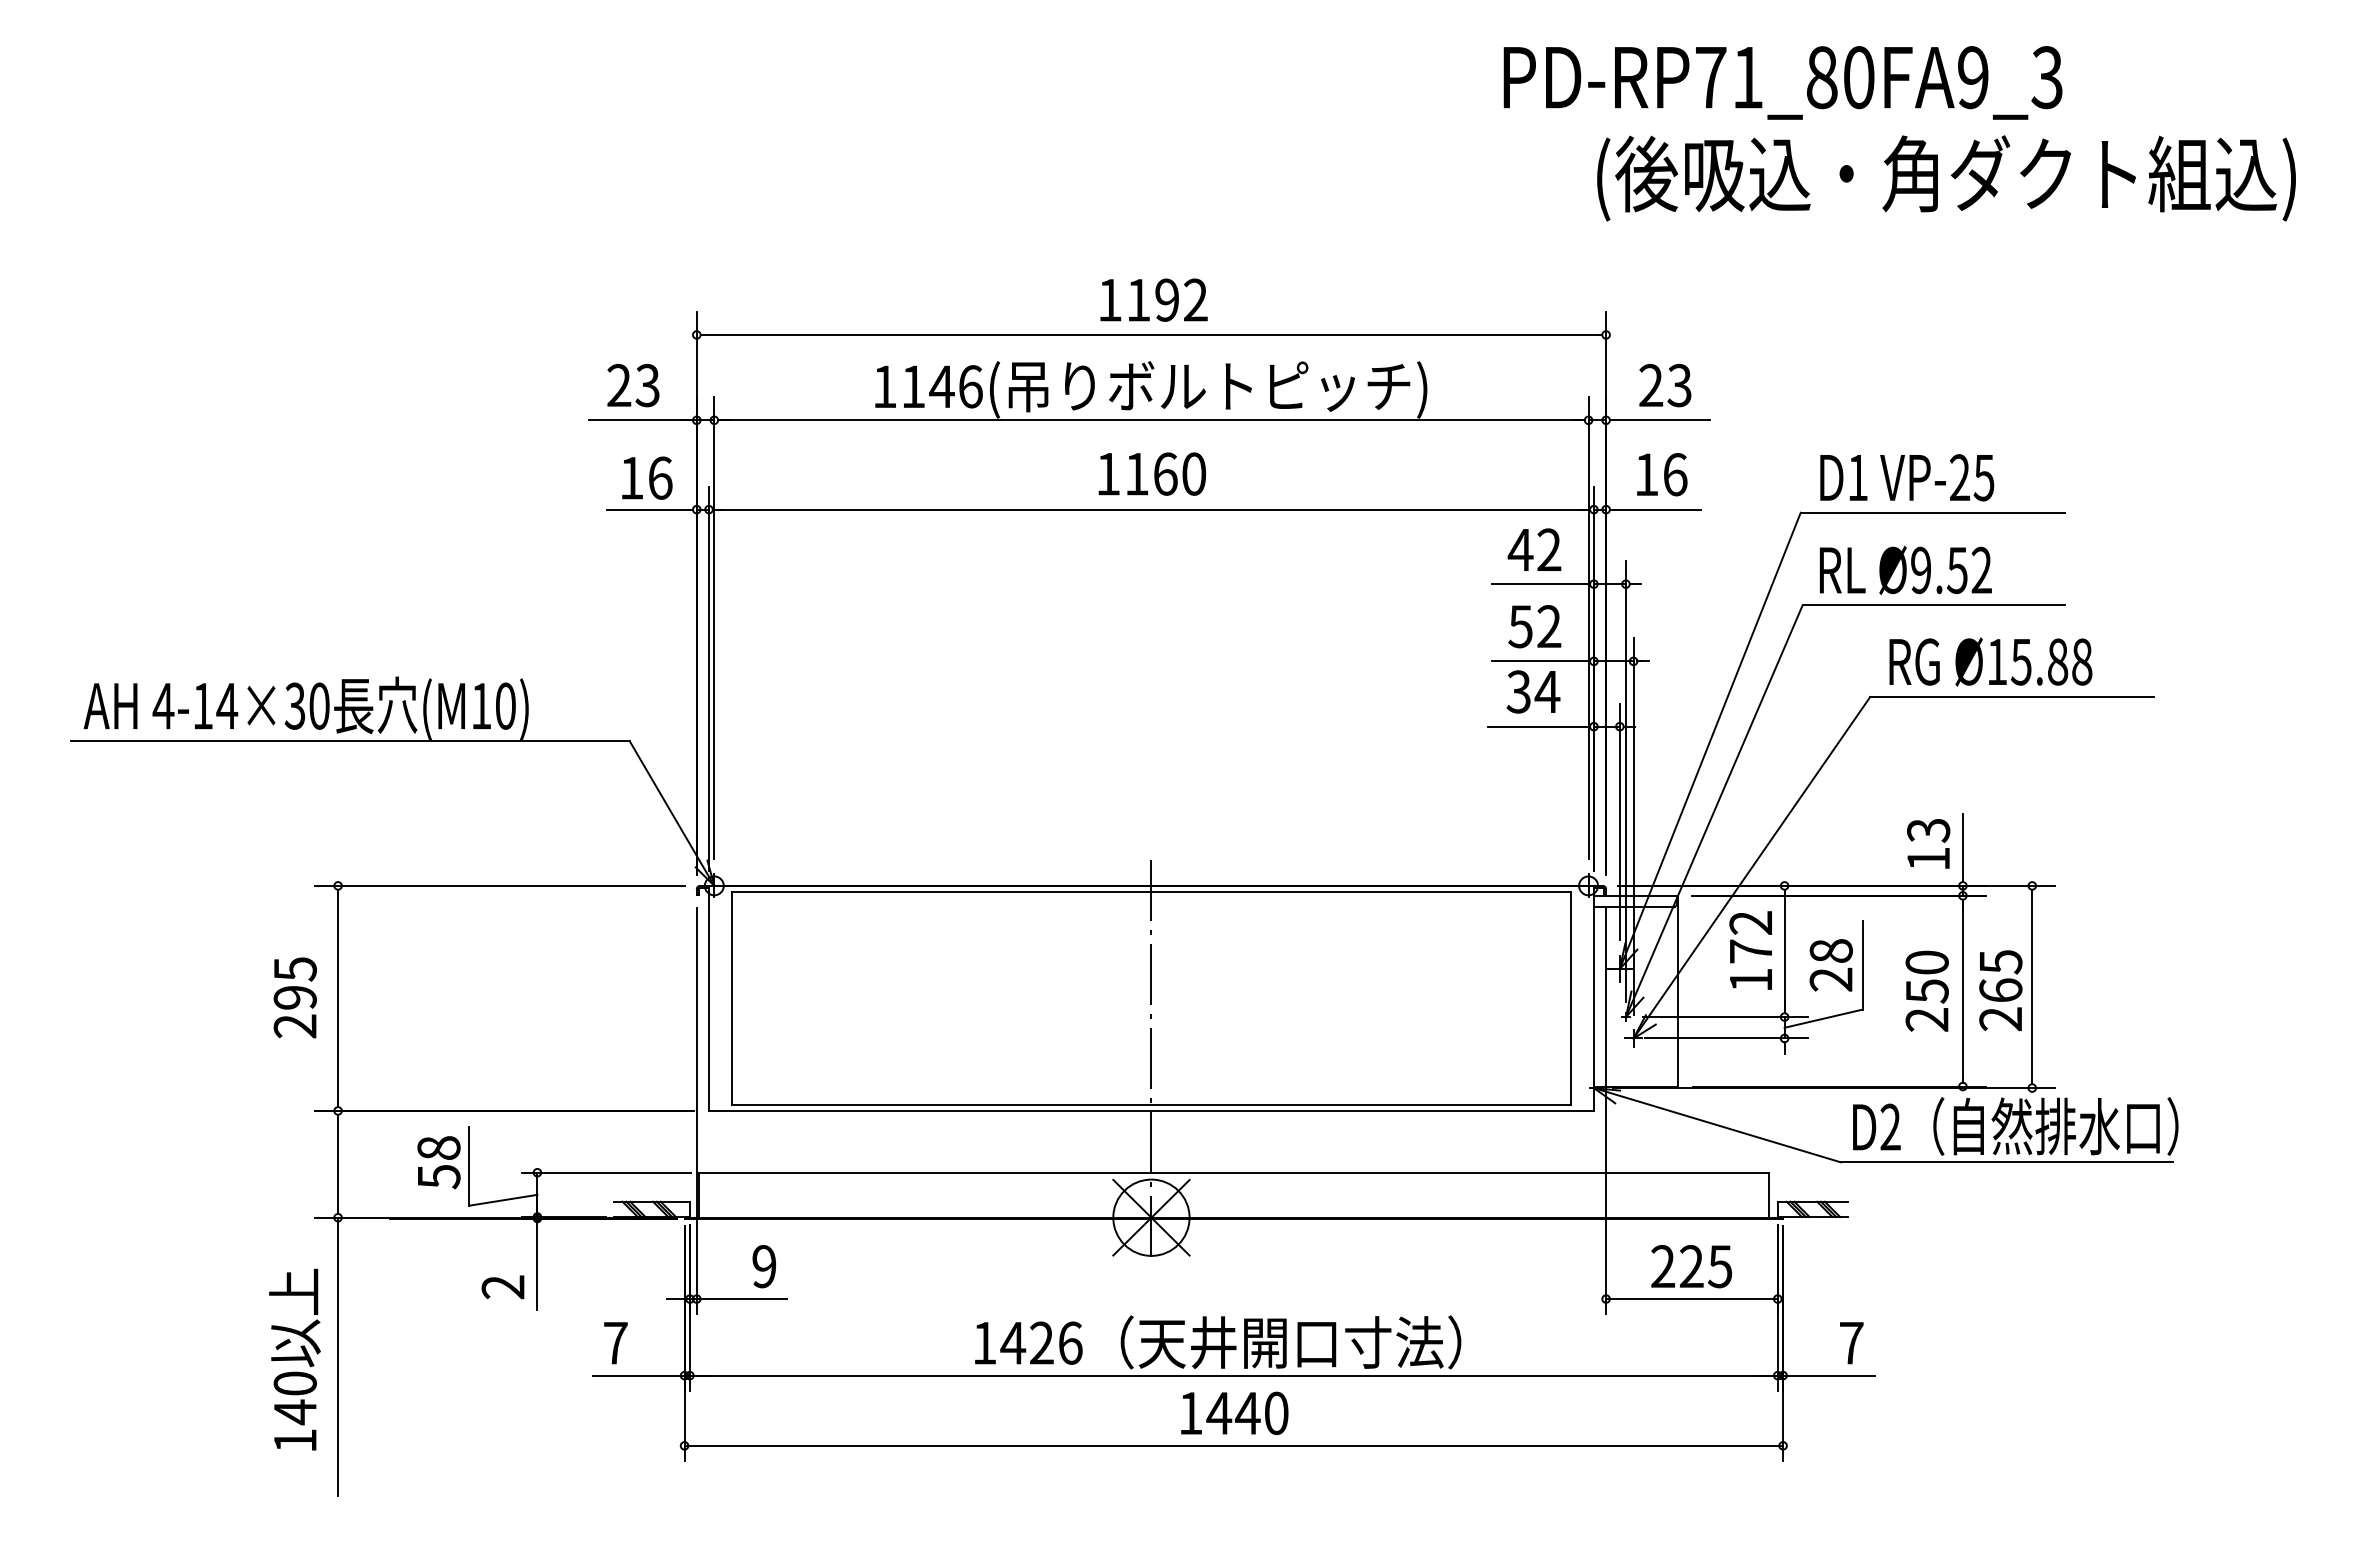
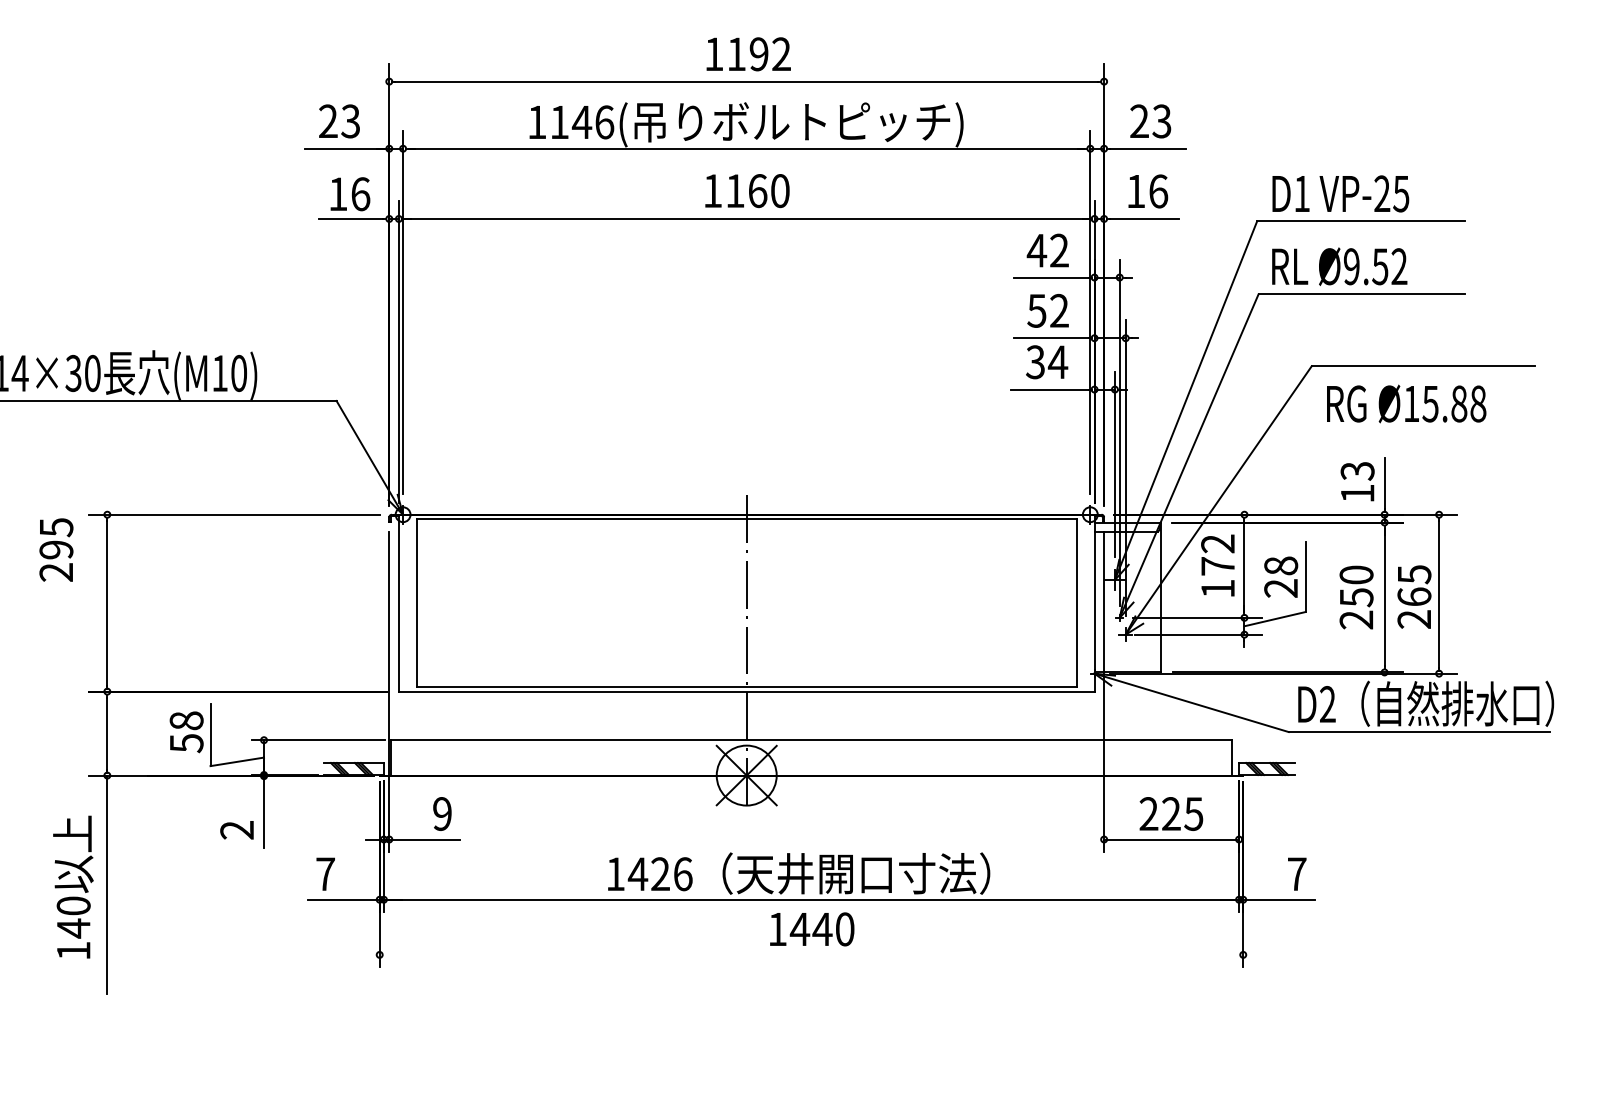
text: (1990, 661) -> (1406, 403), moved
text: (294, 997) -> (55, 549), moved
line: (1233, 1445) -> (811, 954), removed

